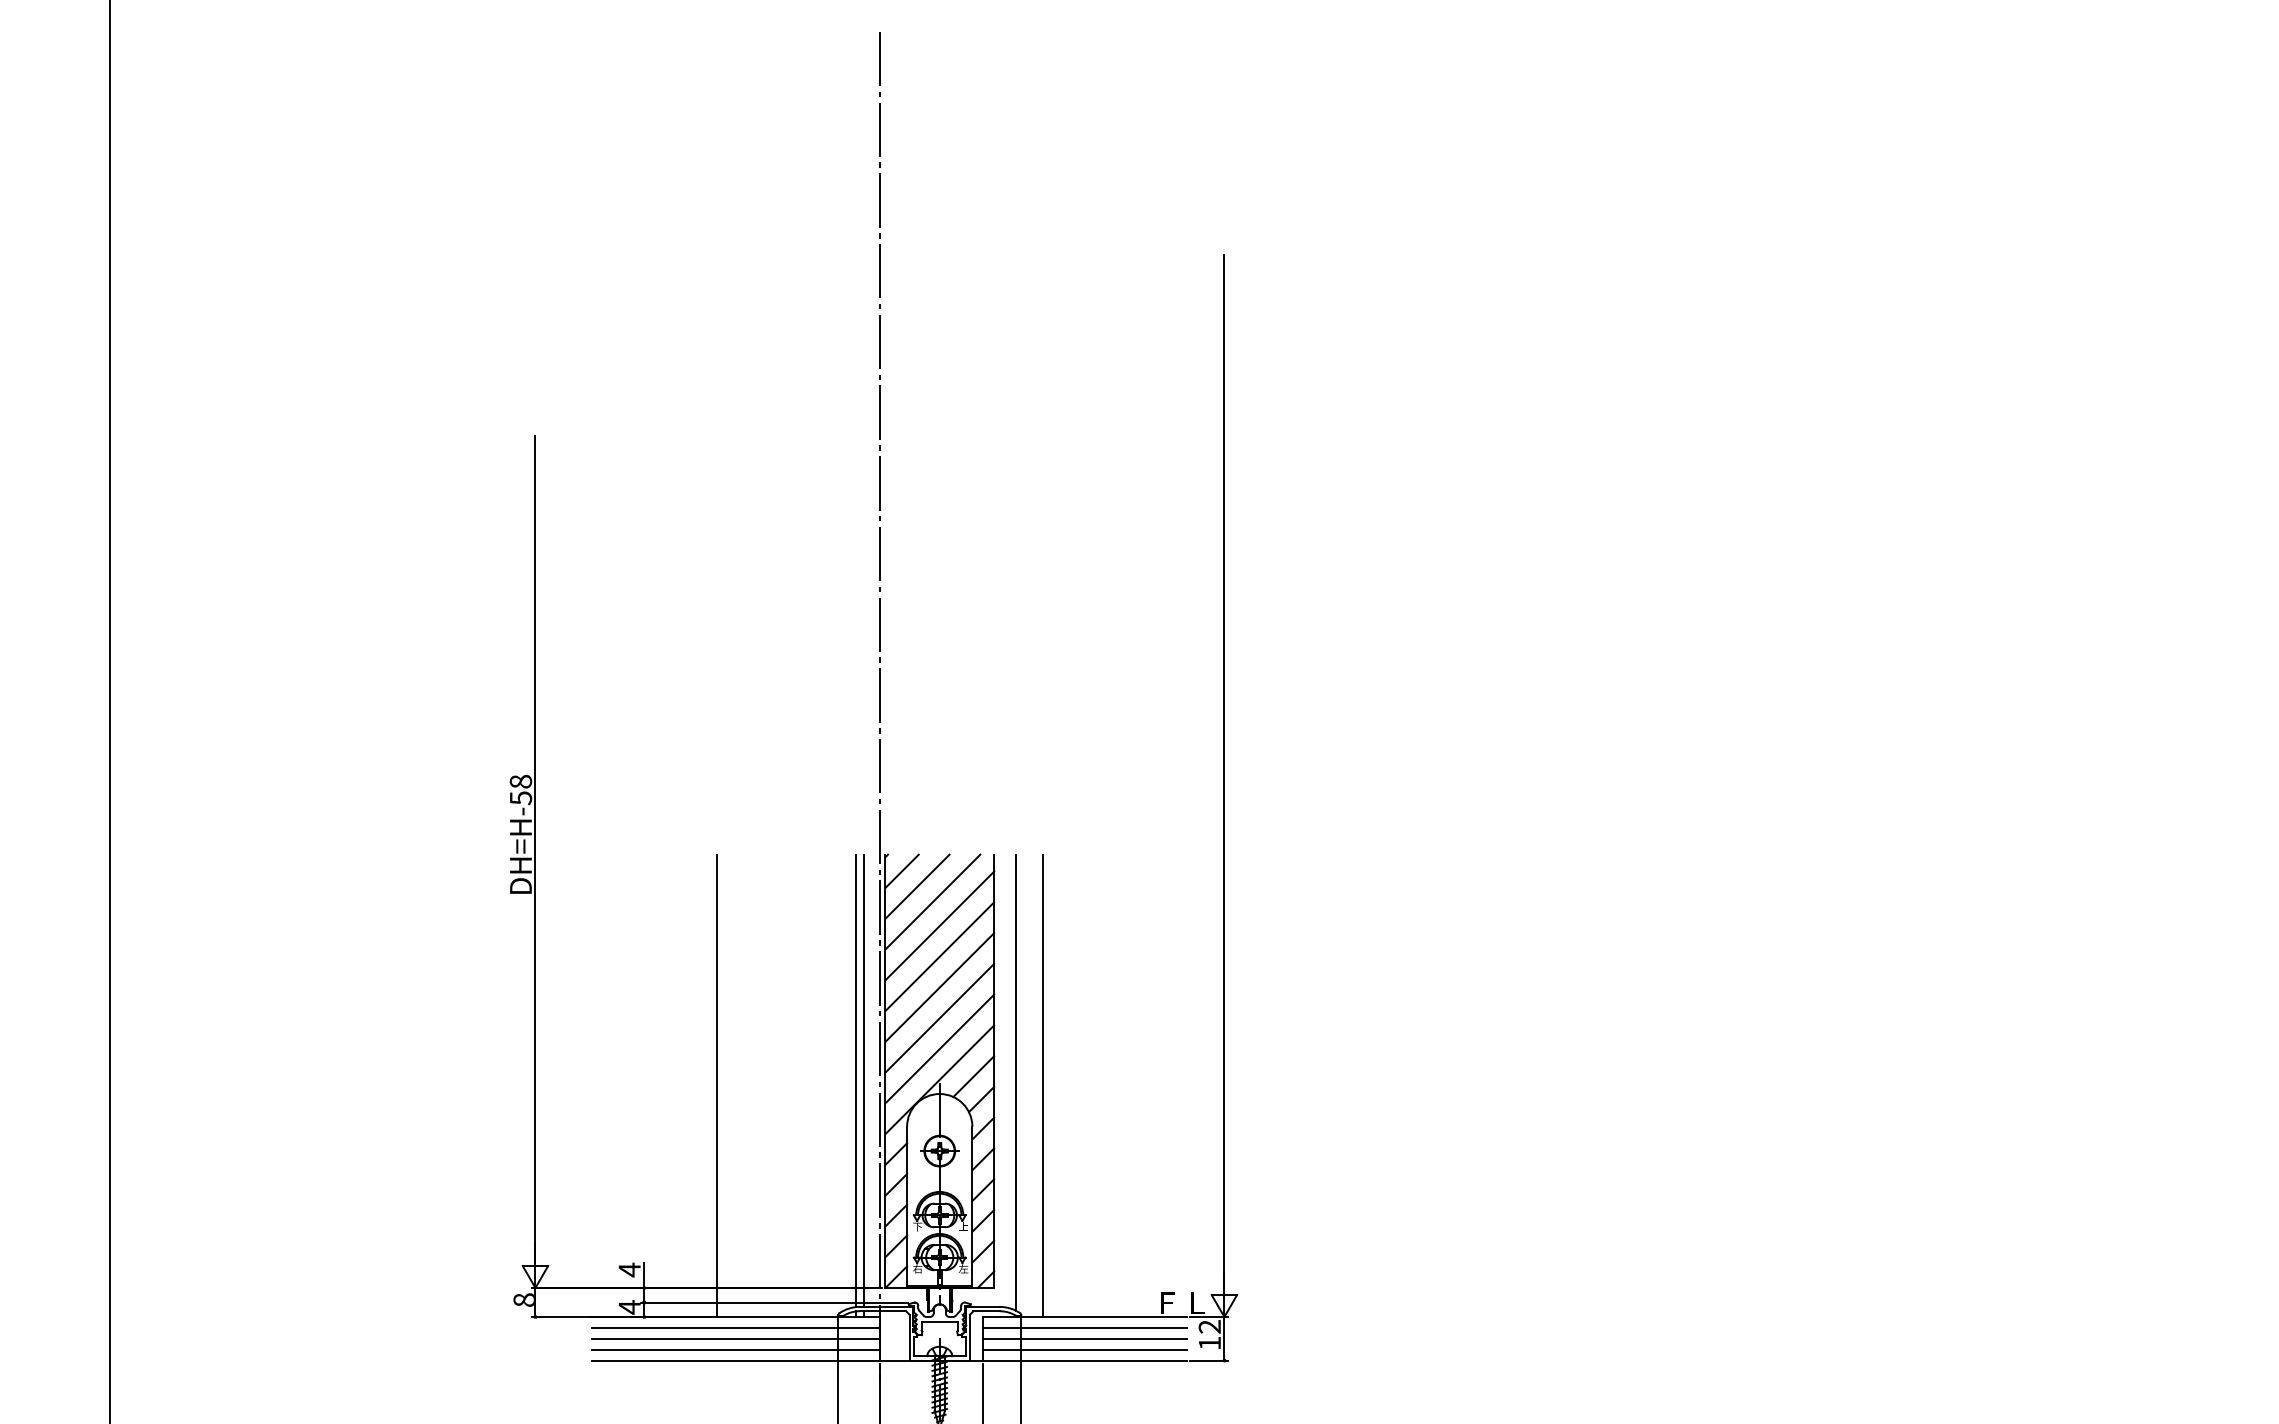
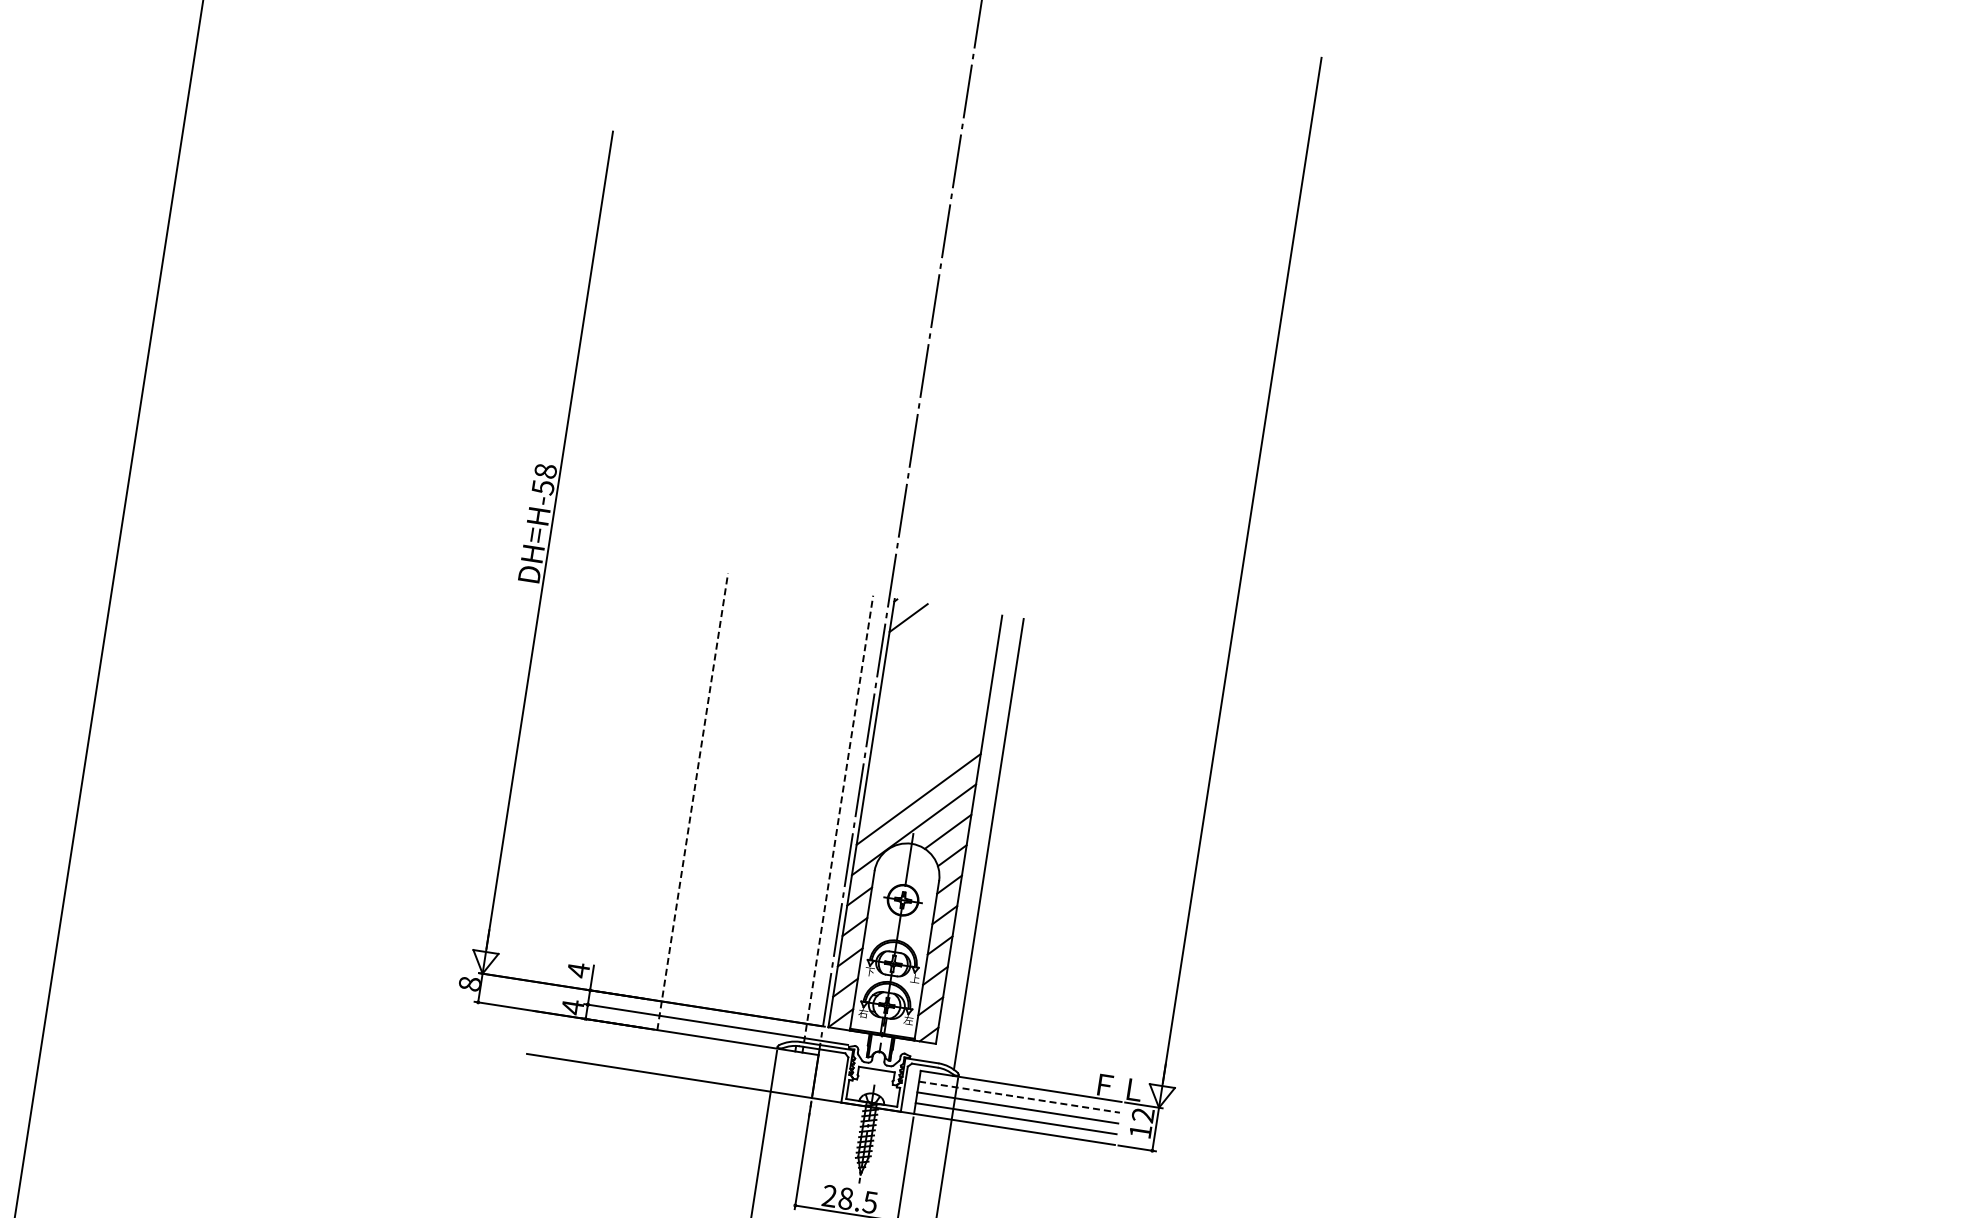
line: (917, 886) -> (921, 635), removed
line: (932, 901) -> (934, 652), removed
line: (939, 925) -> (937, 677), removed
line: (939, 956) -> (932, 707), removed
line: (939, 987) -> (927, 738), removed
line: (939, 1017) -> (923, 768), removed
line: (856, 1080) -> (831, 817), removed
line: (863, 1080) -> (838, 818), solid -> dashed
line: (716, 1085) -> (692, 801), solid -> dashed
line: (1043, 1085) -> (1015, 851), removed
line: (735, 1327) -> (674, 1043), removed
line: (1084, 1327) -> (1019, 1096), solid -> dashed
line: (735, 1338) -> (672, 1054), removed
line: (735, 1349) -> (670, 1065), removed

